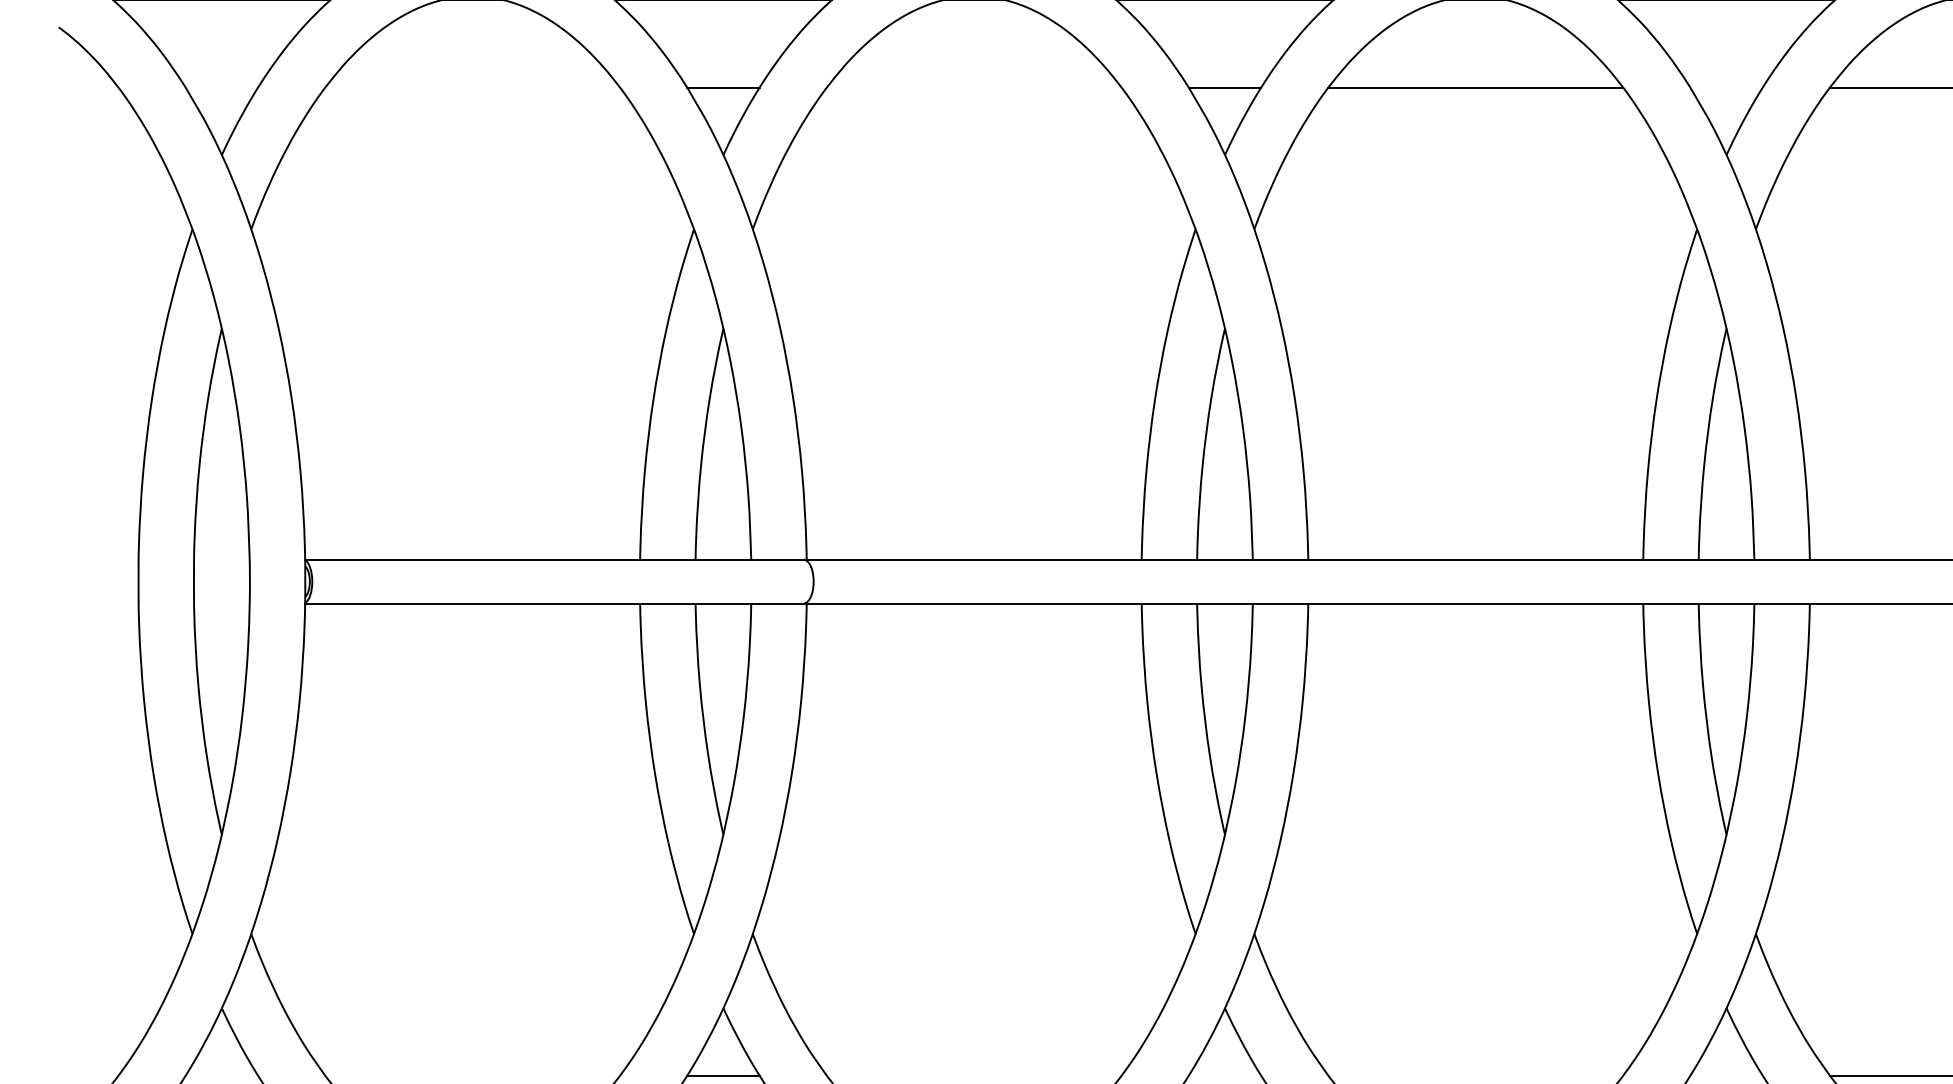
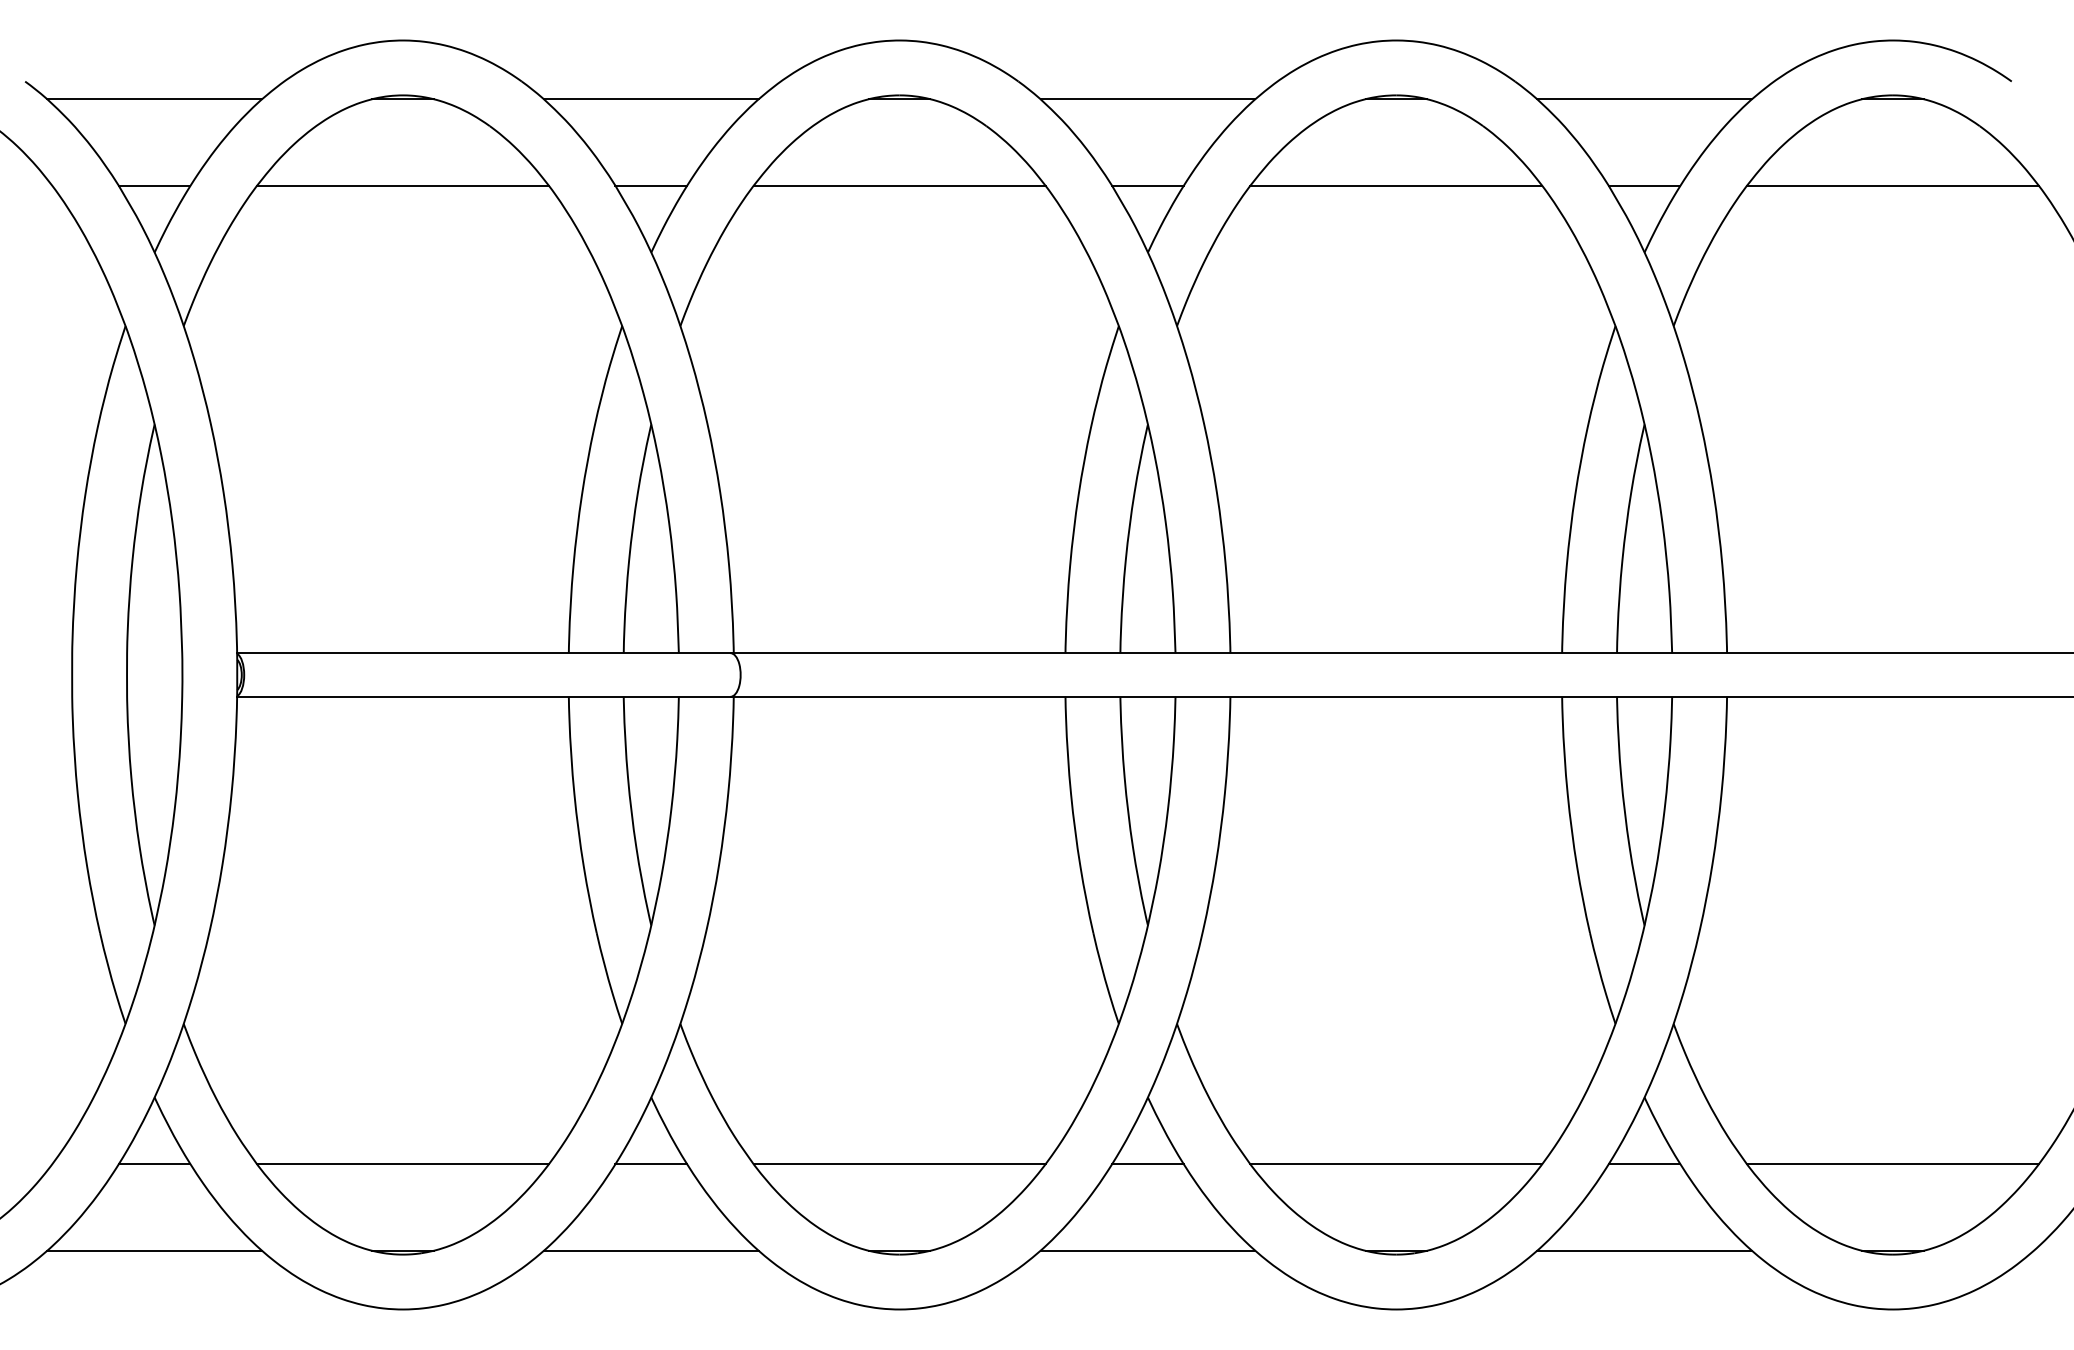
line: (221, 87) -> (154, 185), added
line: (472, 87) -> (402, 185), added
line: (974, 87) -> (899, 185), added
line: (1726, 87) -> (1644, 185), added
line: (221, 1075) -> (154, 1164), added
line: (472, 1075) -> (402, 1164), added
line: (974, 1075) -> (899, 1164), added
line: (1224, 1075) -> (1147, 1164), added
line: (1476, 1075) -> (1396, 1164), added
line: (1726, 1075) -> (1644, 1164), added

